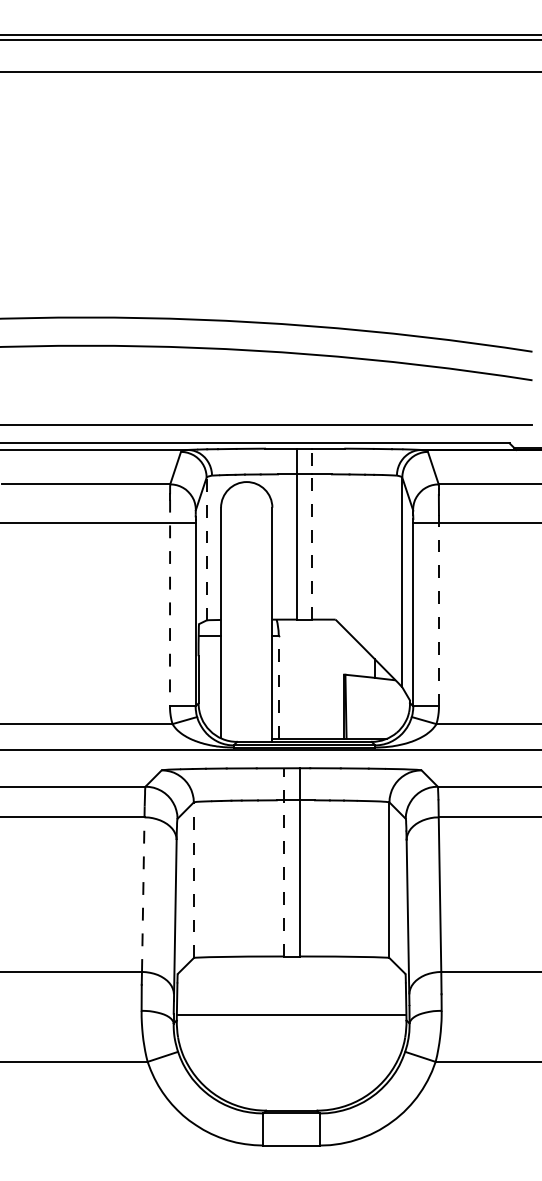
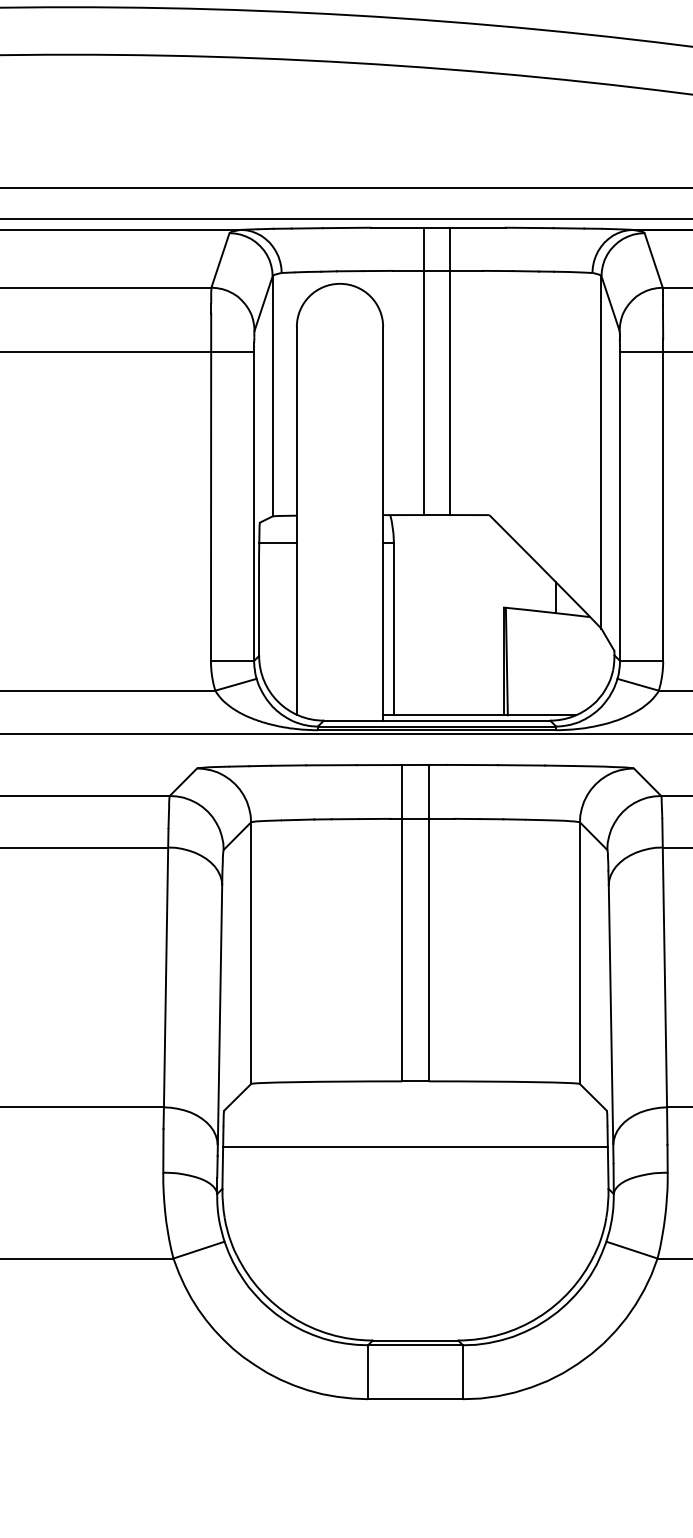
line: (312, 533) -> (450, 370), dashed -> solid
line: (206, 548) -> (272, 395), dashed -> solid
line: (170, 603) -> (211, 487), dashed -> solid
line: (438, 610) -> (662, 499), dashed -> solid
line: (278, 686) -> (393, 627), dashed -> solid
line: (283, 861) -> (401, 921), dashed -> solid
line: (193, 880) -> (250, 953), dashed -> solid
line: (143, 889) -> (166, 968), dashed -> solid
line: (291, 1015) -> (415, 1146), moved

